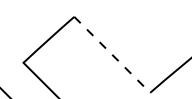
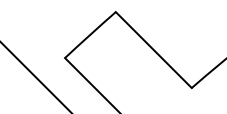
line: (111, 55) -> (153, 50), dashed -> solid

